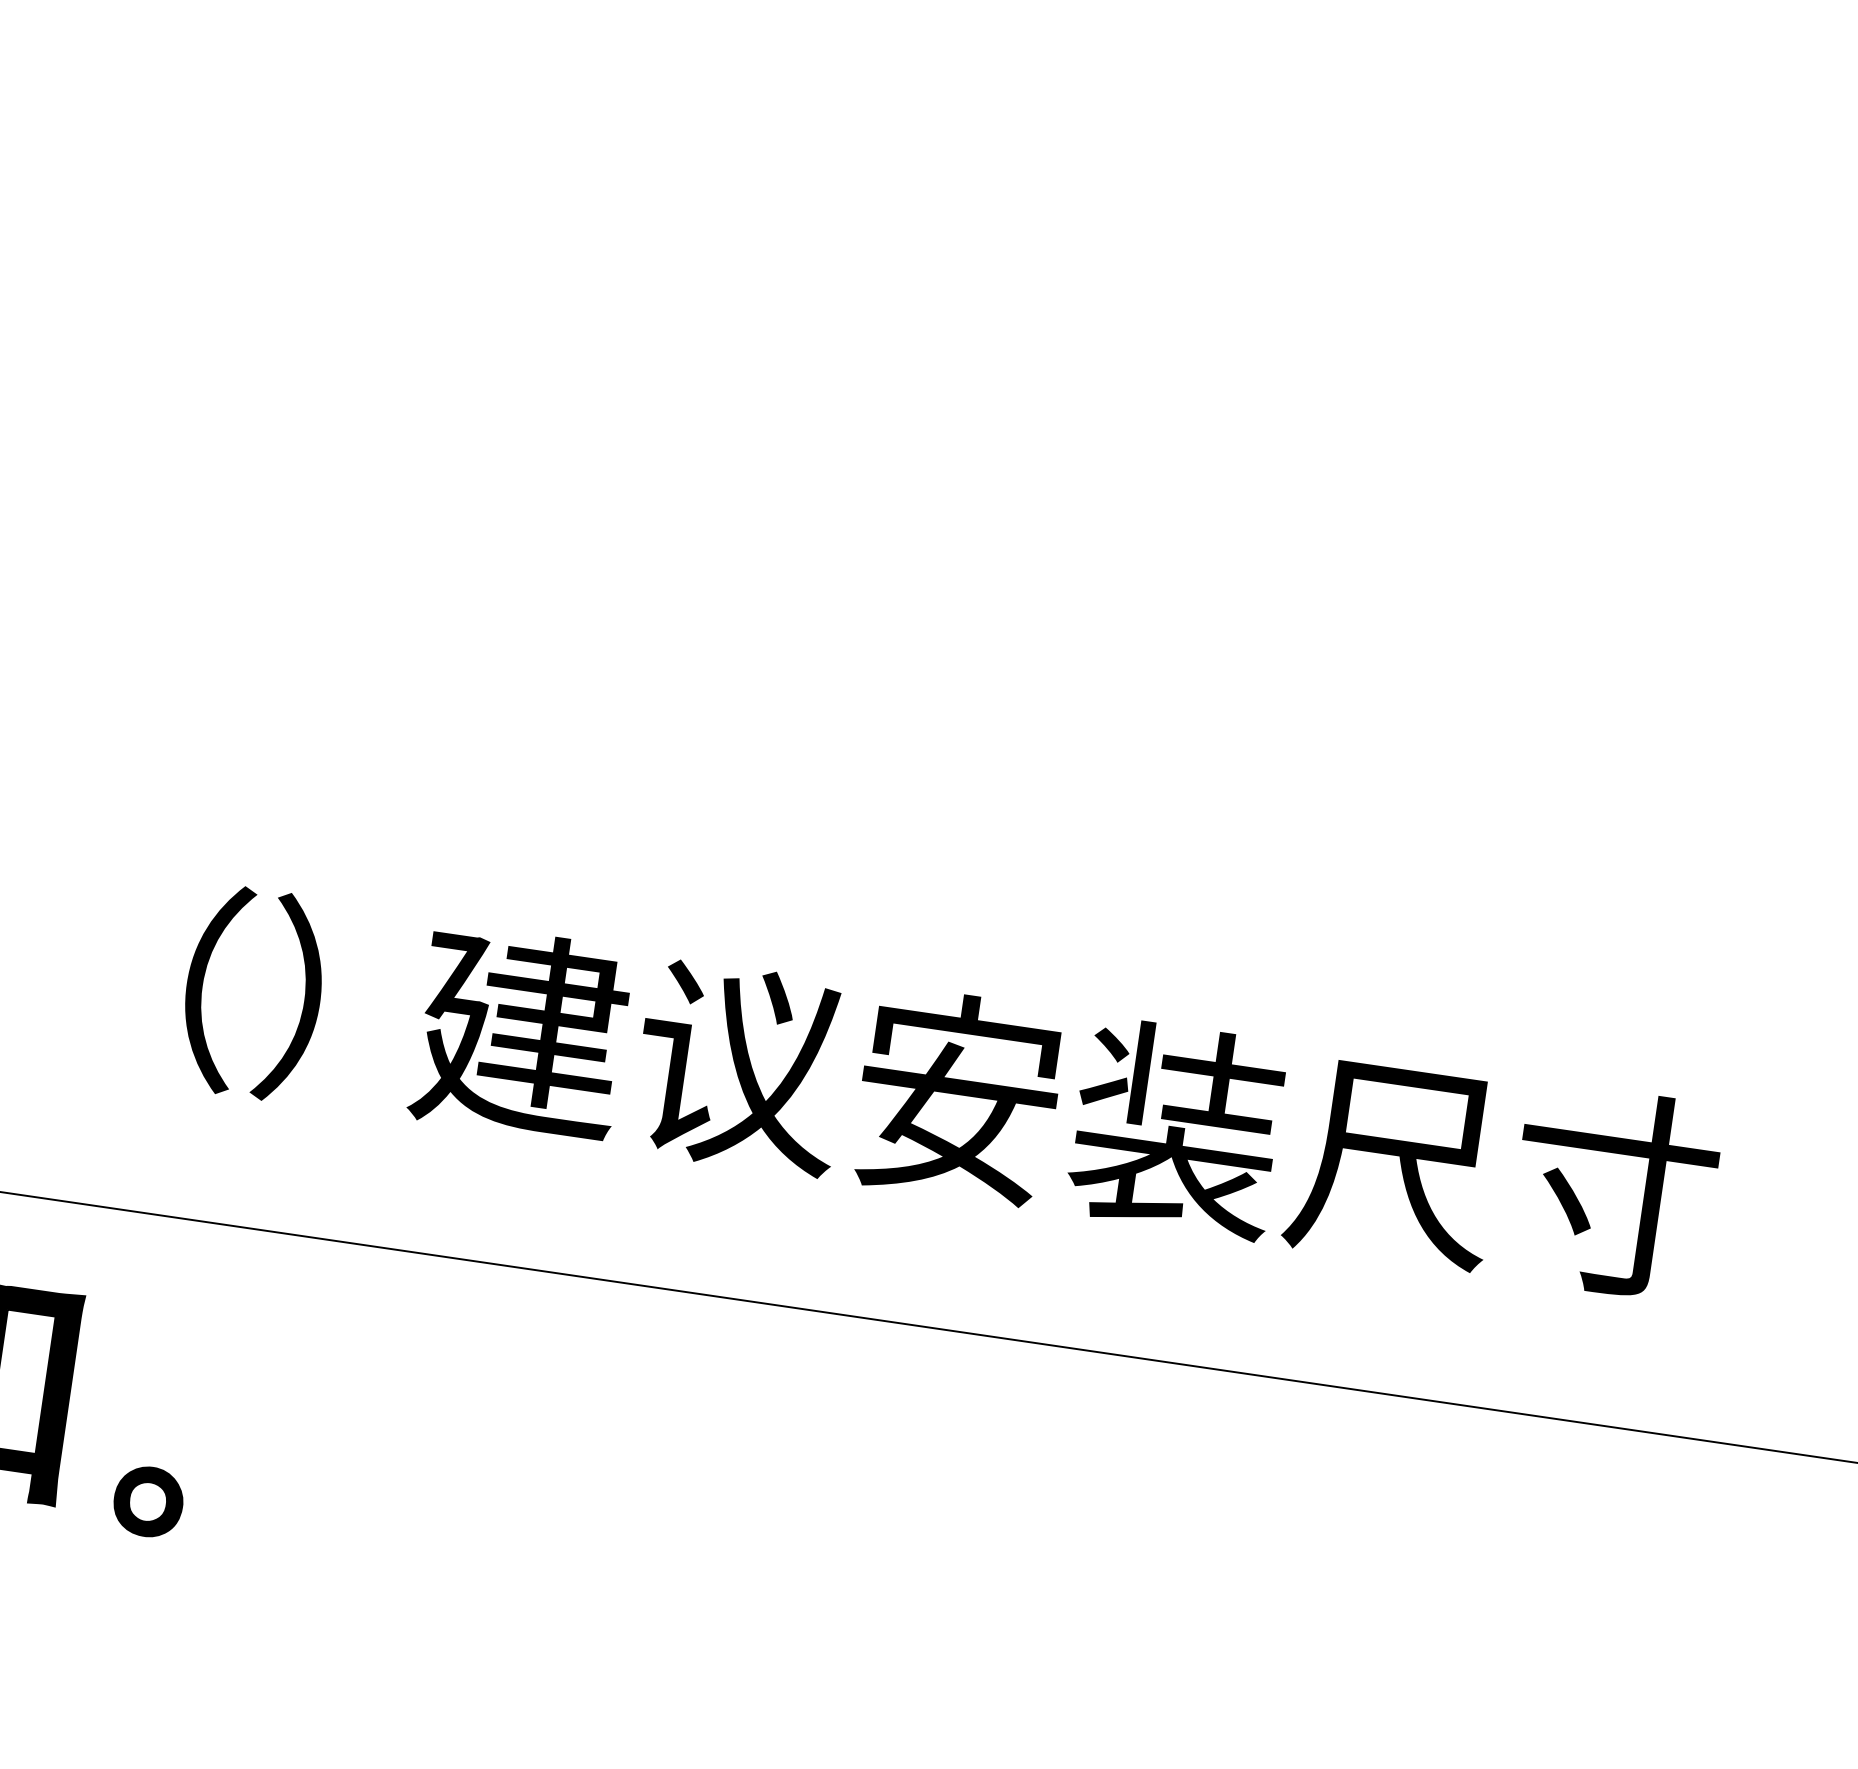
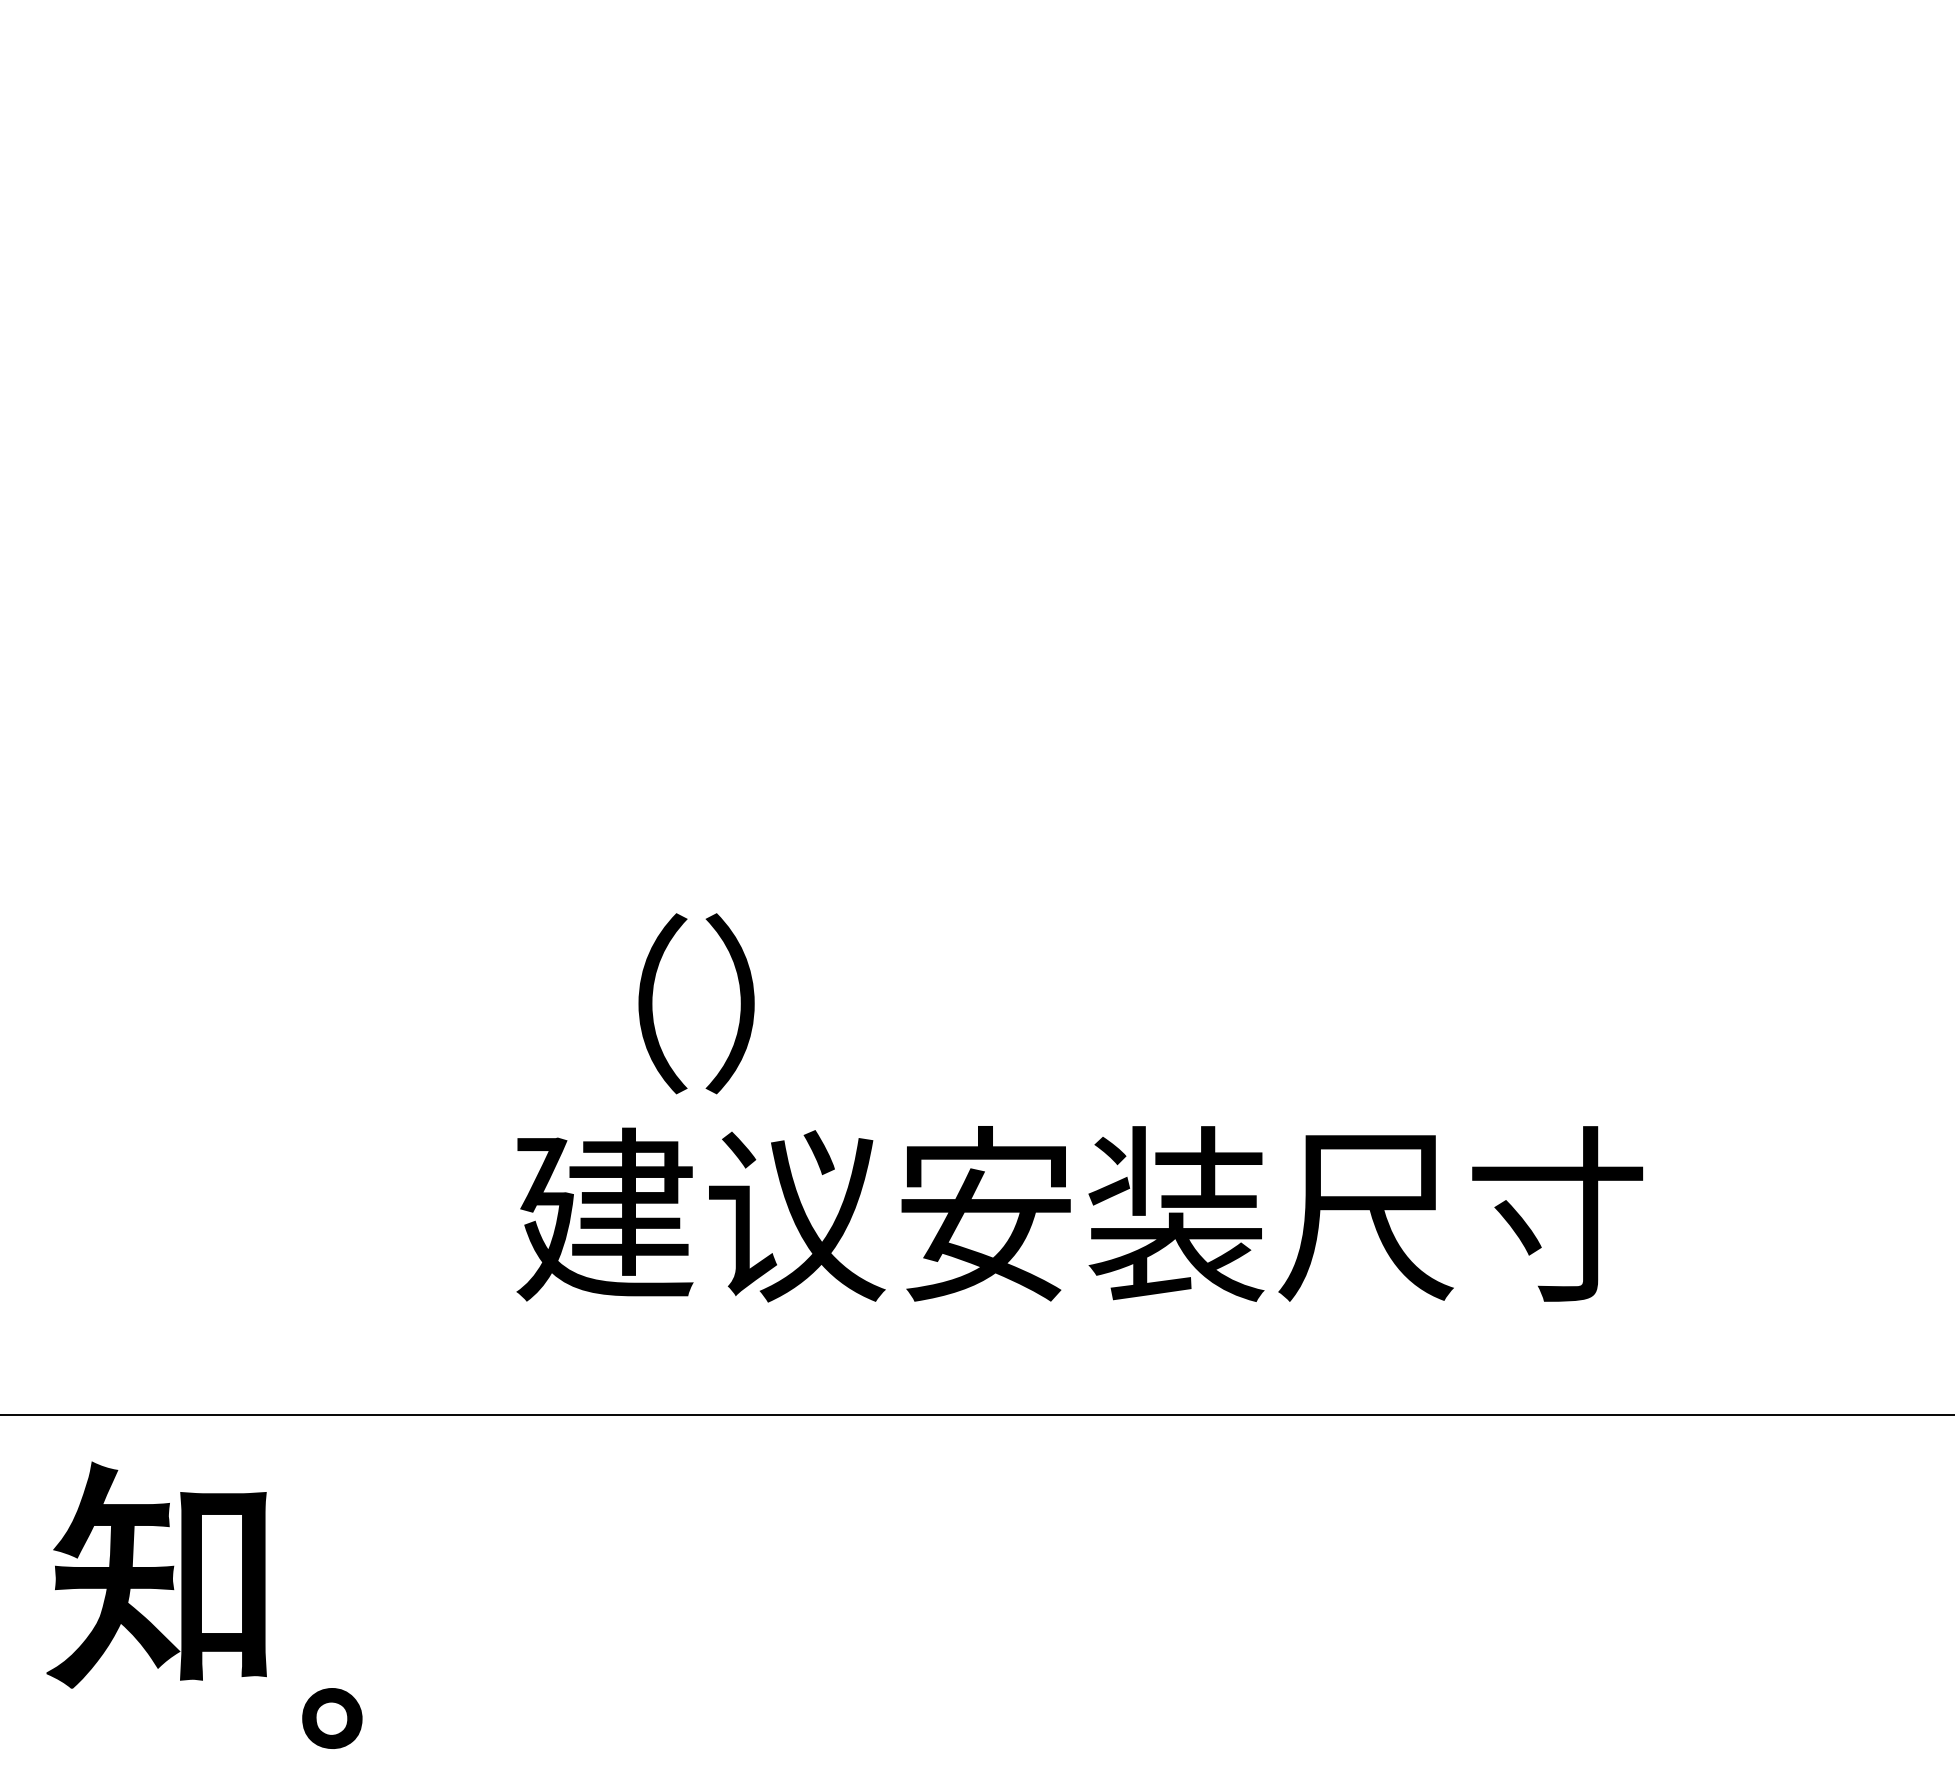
text: (253, 993) -> (696, 1003), moved
part: (148, 1501) -> (332, 1718), moved

